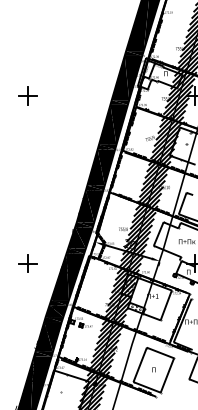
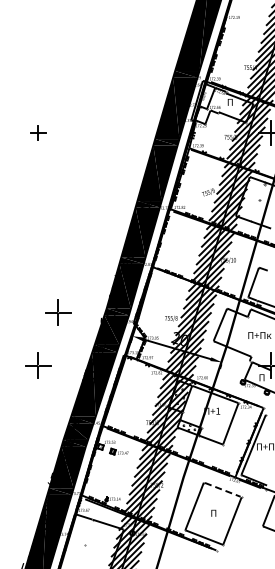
part: (27, 95) -> (38, 132), size x0.6
part: (42, 225) -> (58, 312), added
line: (160, 353) -> (223, 490), solid -> dashed

